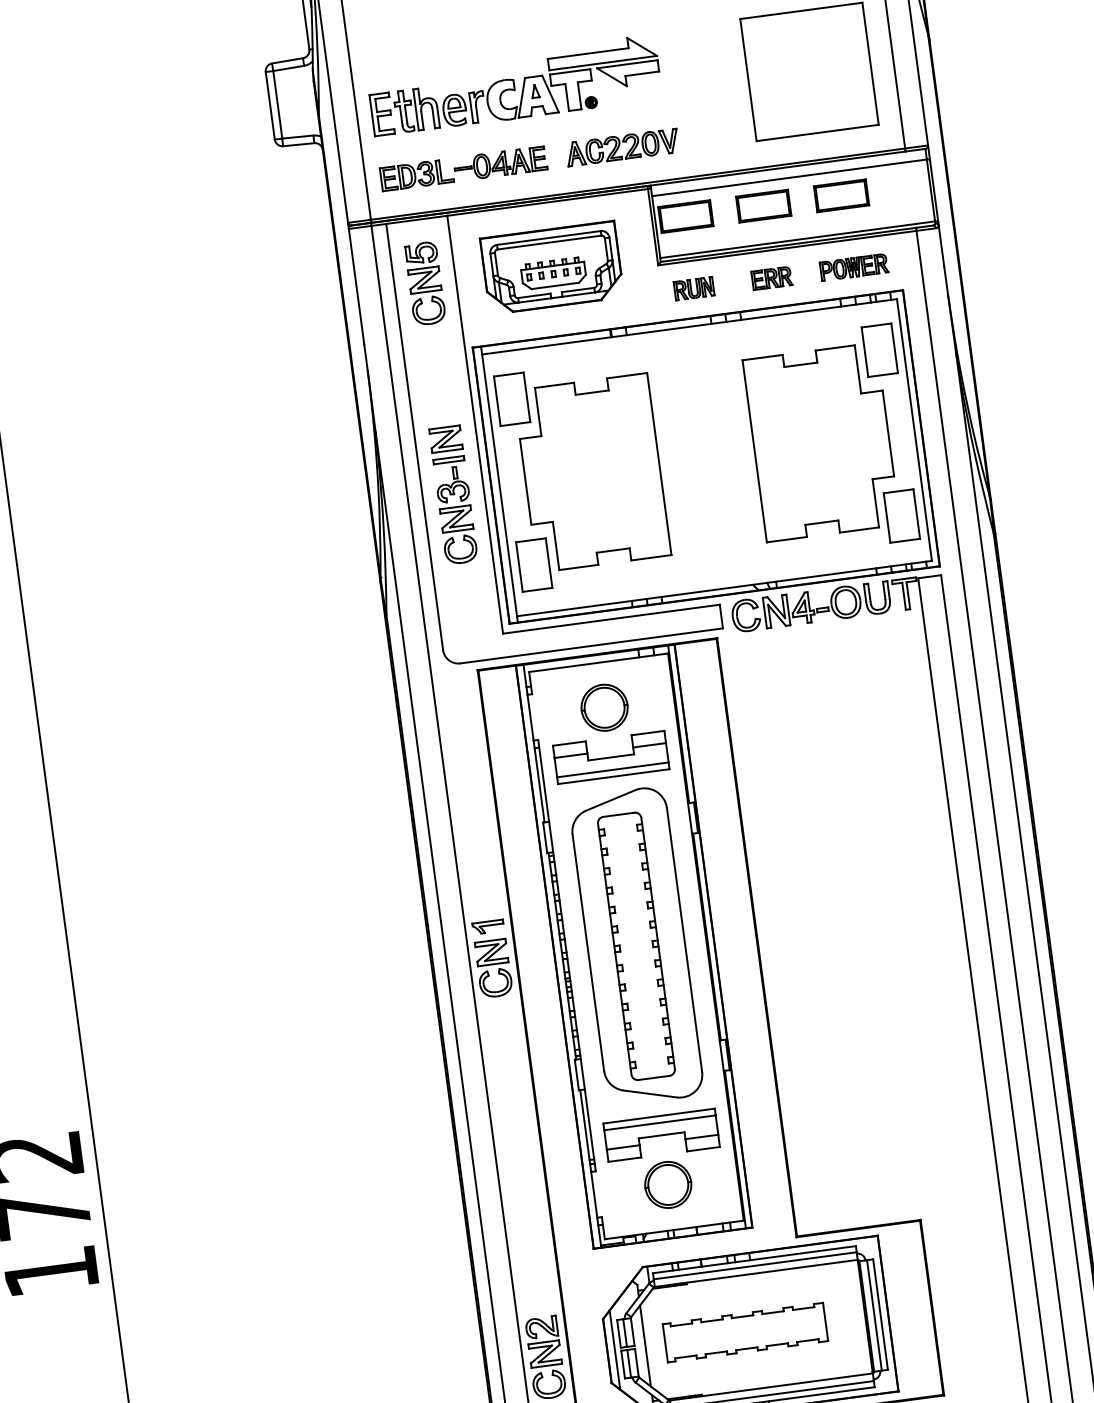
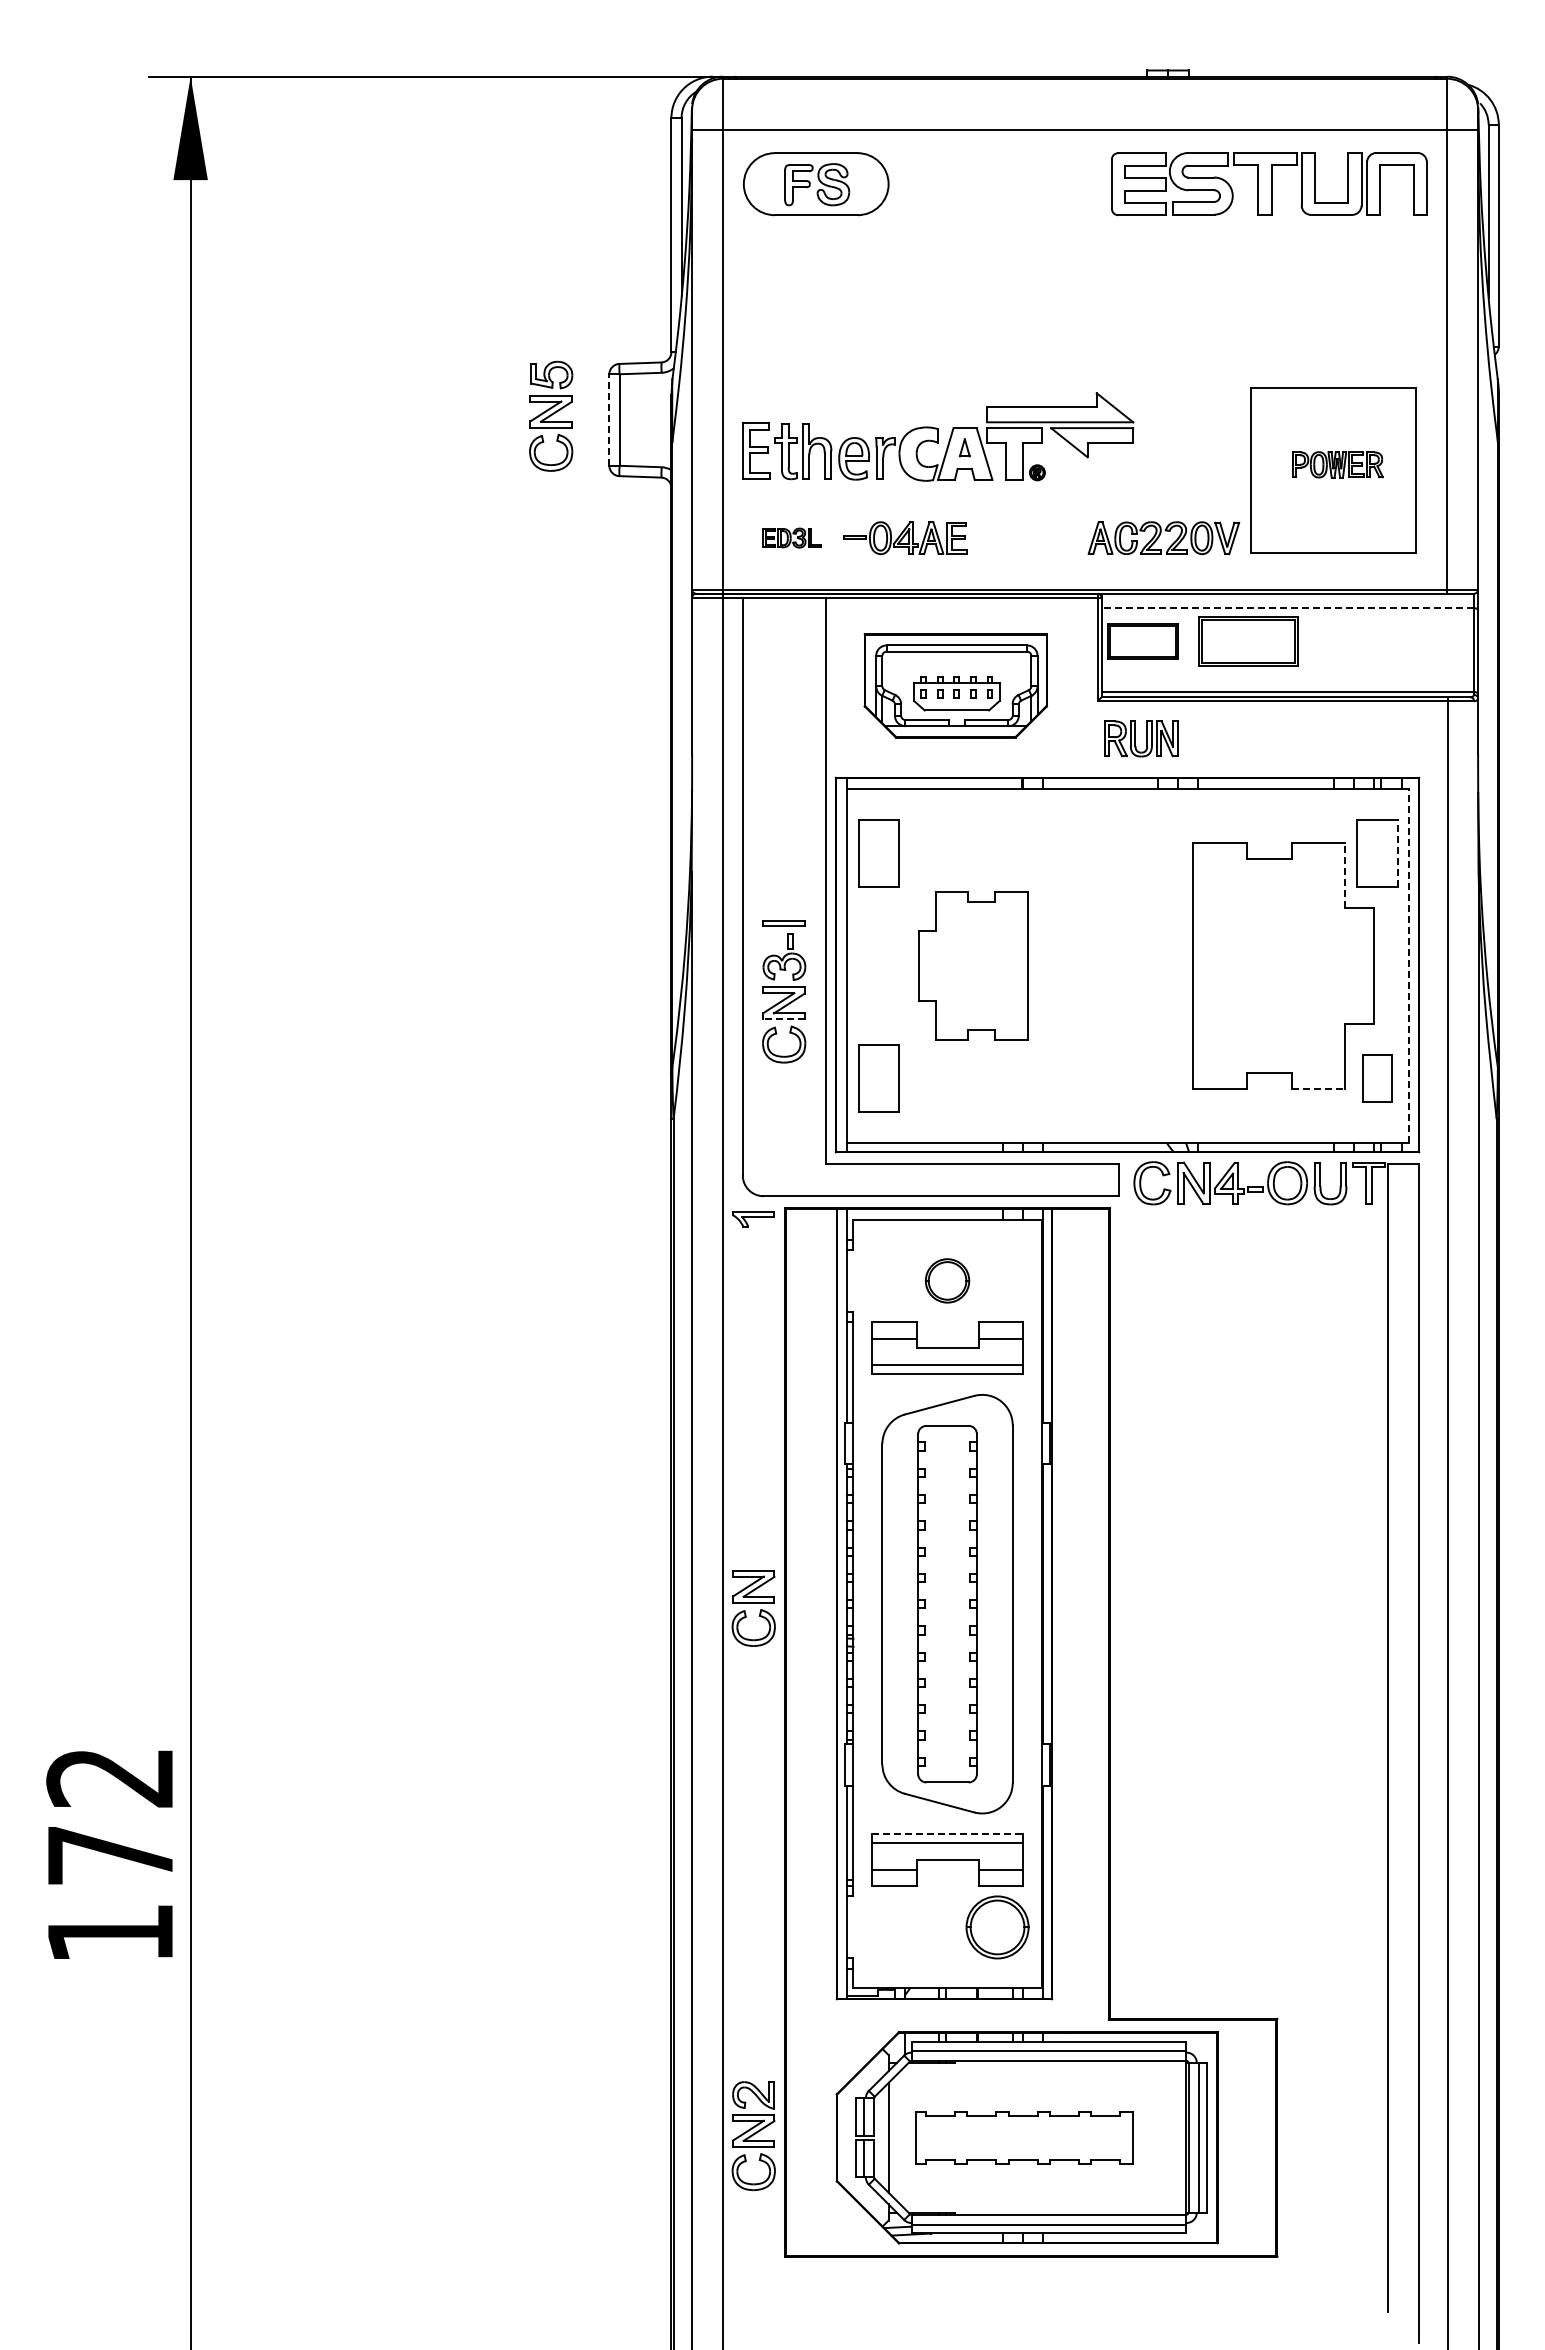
line: (270, 106) -> (609, 420), solid -> dashed
part: (622, 147) -> (1163, 538), moved
part: (416, 174) -> (791, 537), size x0.6
line: (789, 178) -> (1287, 608), solid -> dashed
part: (841, 195) -> (1353, 641), removed
part: (763, 206) -> (1248, 641), size x1.4
part: (853, 267) -> (1337, 464), moved
part: (771, 278) -> (1246, 738), removed
part: (425, 283) -> (551, 415), moved
part: (693, 288) -> (1140, 738), size x1.4
line: (894, 348) -> (1397, 853), solid -> dashed
line: (857, 369) -> (1344, 875), solid -> dashed
line: (914, 429) -> (1409, 965), solid -> dashed
part: (445, 438) -> (783, 894), removed
part: (592, 472) -> (973, 965), size x0.6
part: (901, 516) -> (1377, 1078), size x0.7
line: (860, 529) -> (1319, 1089), solid -> dashed
line: (458, 530) -> (784, 1019), solid -> dashed
part: (604, 707) -> (947, 1280), size x0.7
part: (488, 927) -> (753, 1219), moved
line: (659, 1116) -> (948, 1834), solid -> dashed
part: (668, 1184) -> (997, 1927), moved
line: (615, 1349) -> (847, 2137), removed

